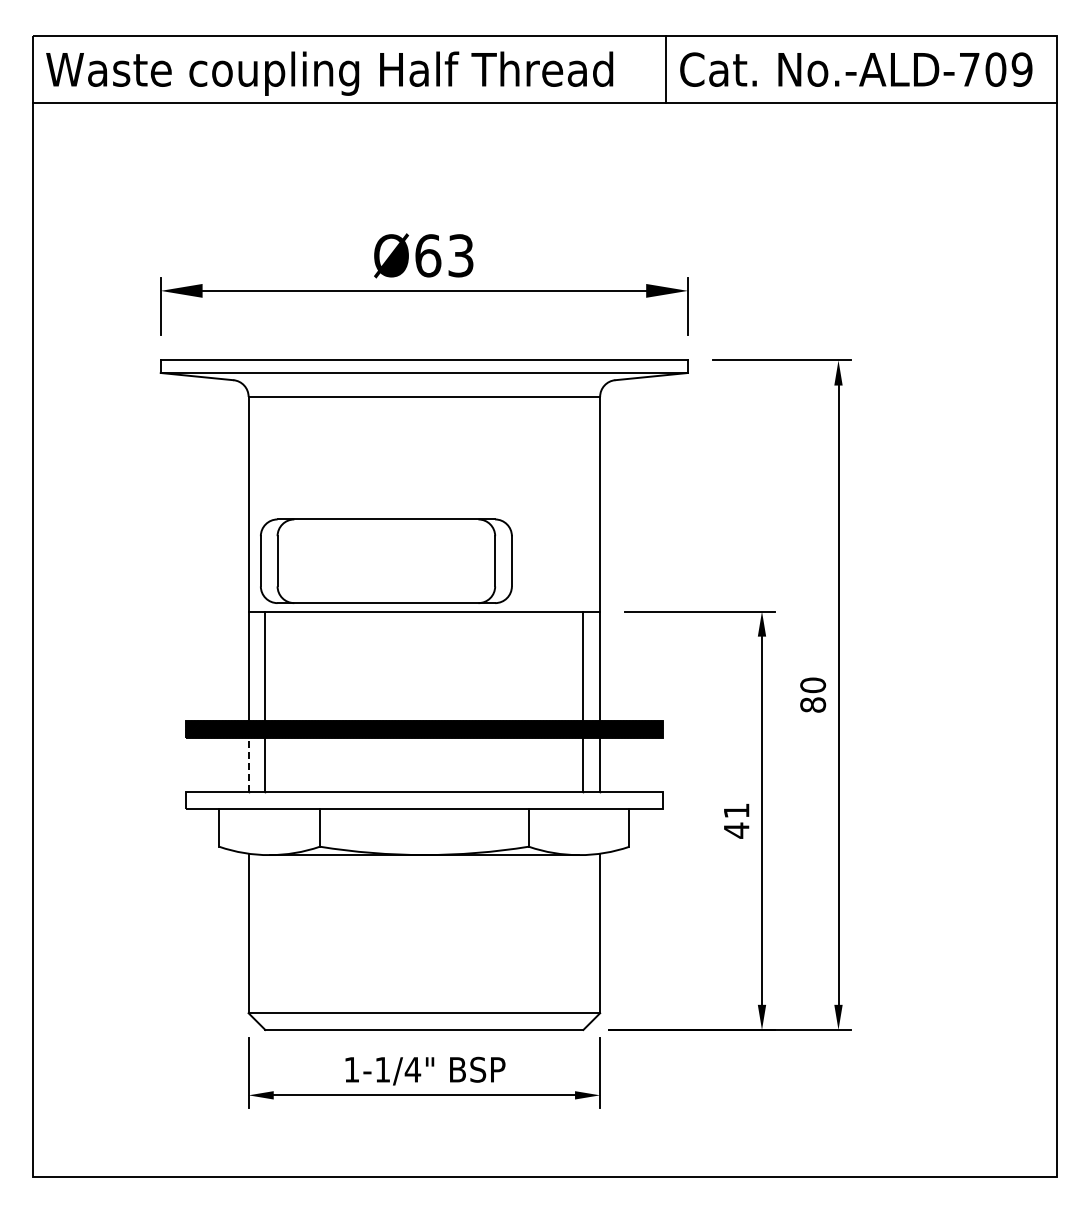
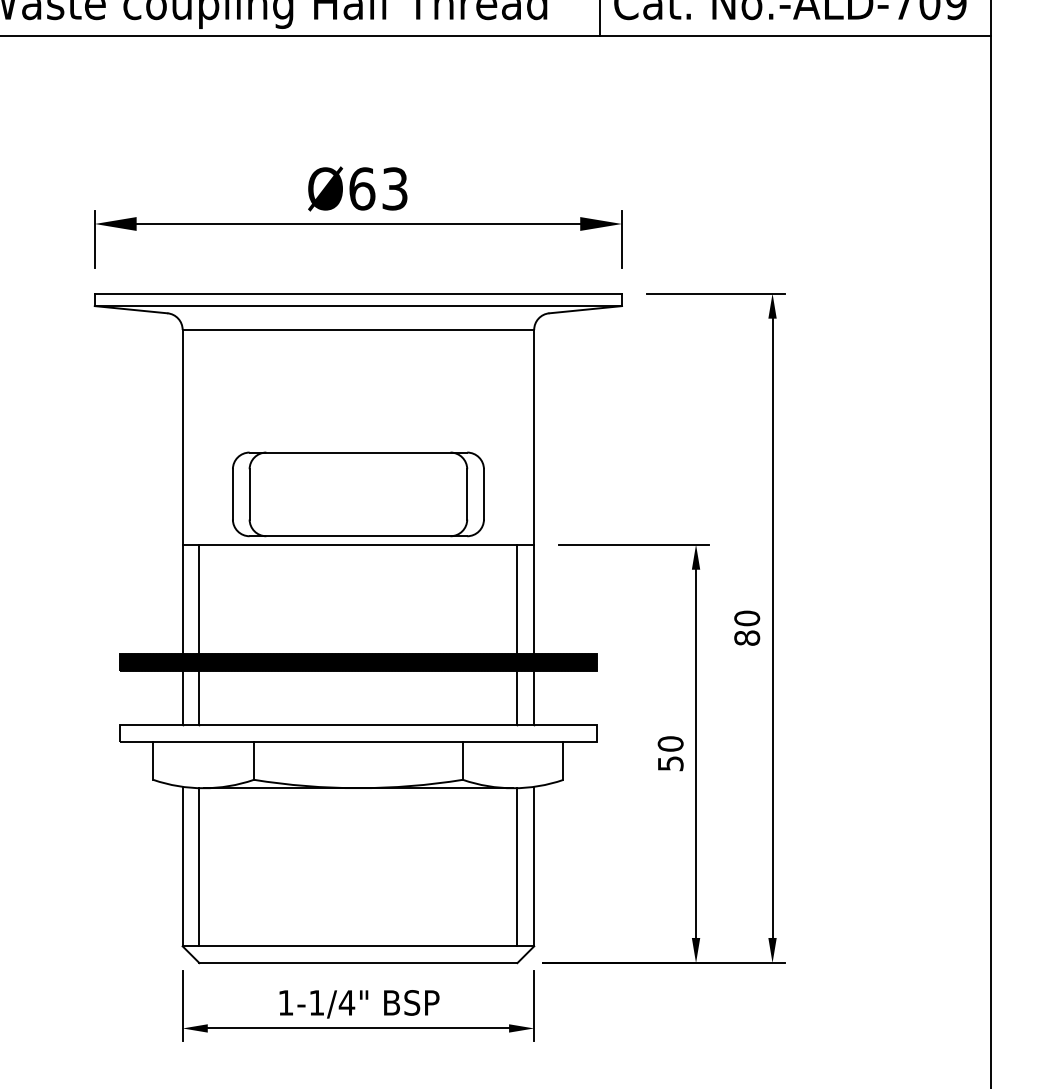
part: (386, 560) -> (358, 493), moved
line: (248, 764) -> (182, 697), dashed -> solid
text: (736, 820) -> (670, 753), 41 -> 50
line: (265, 934) -> (199, 867), added
line: (583, 934) -> (517, 867), added

